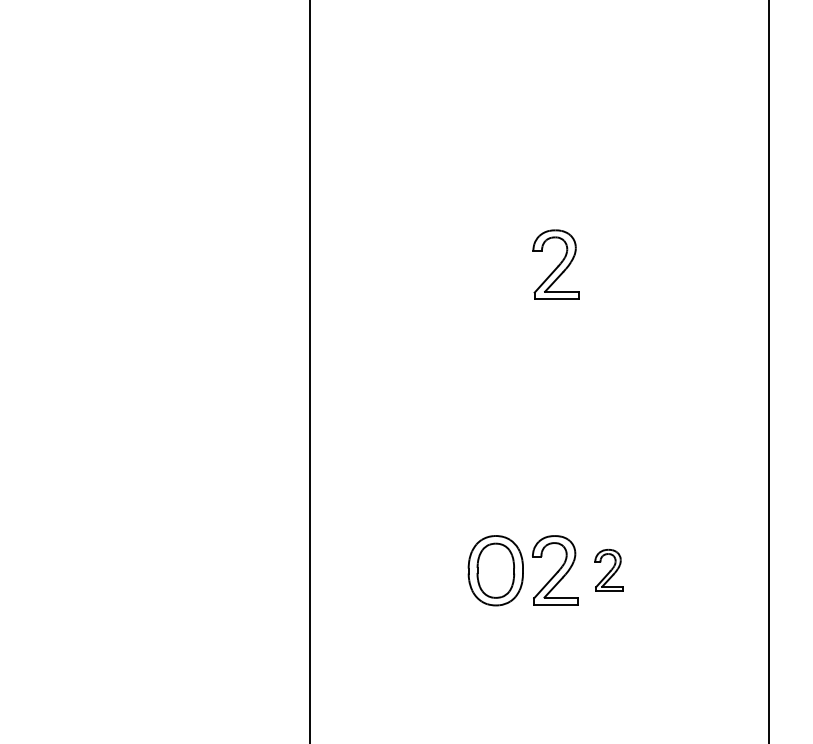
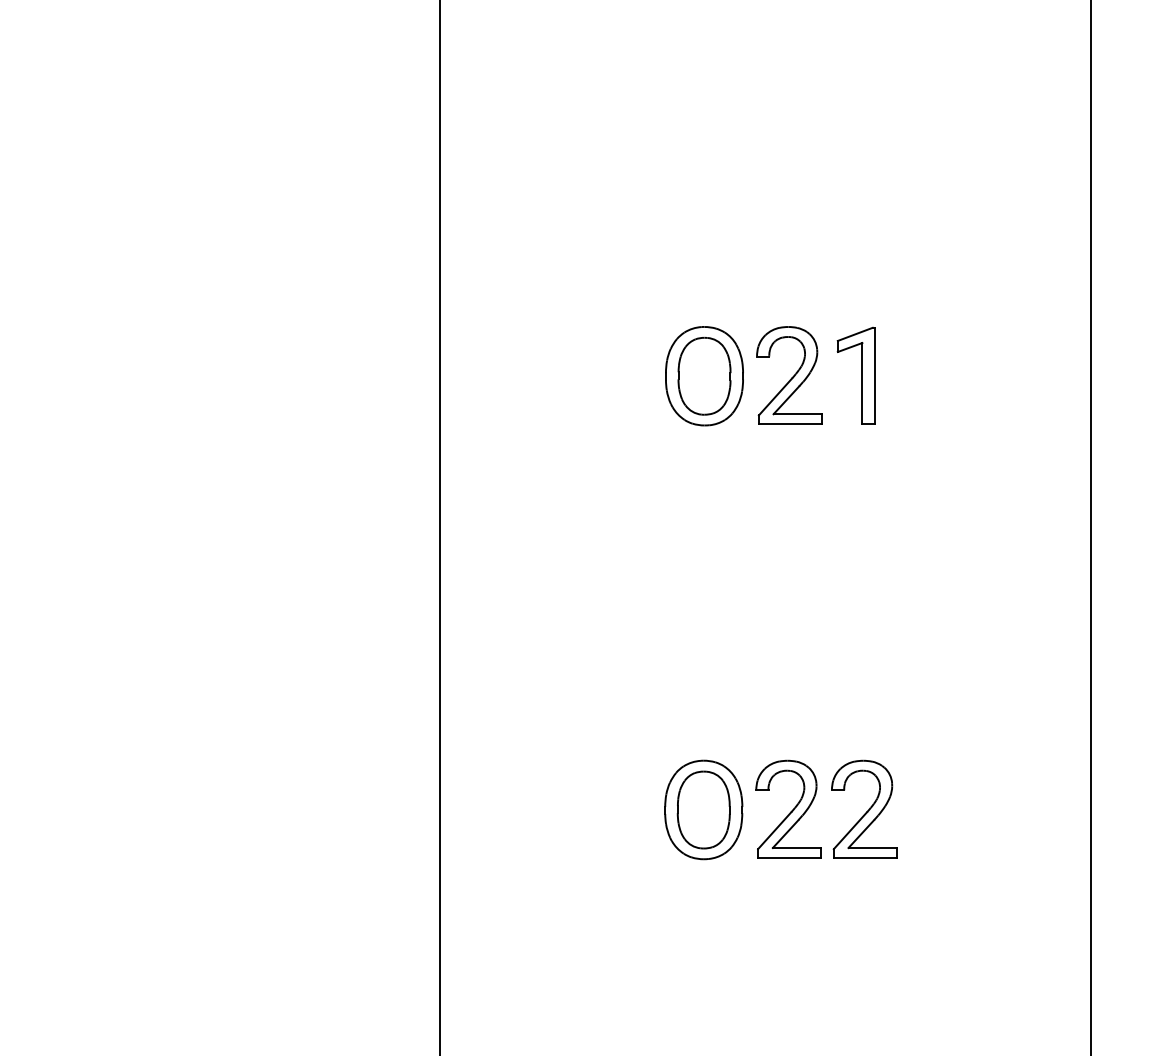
part: (496, 264) -> (704, 375), added
part: (602, 264) -> (855, 375), added
part: (608, 570) -> (863, 809), size x1.67

